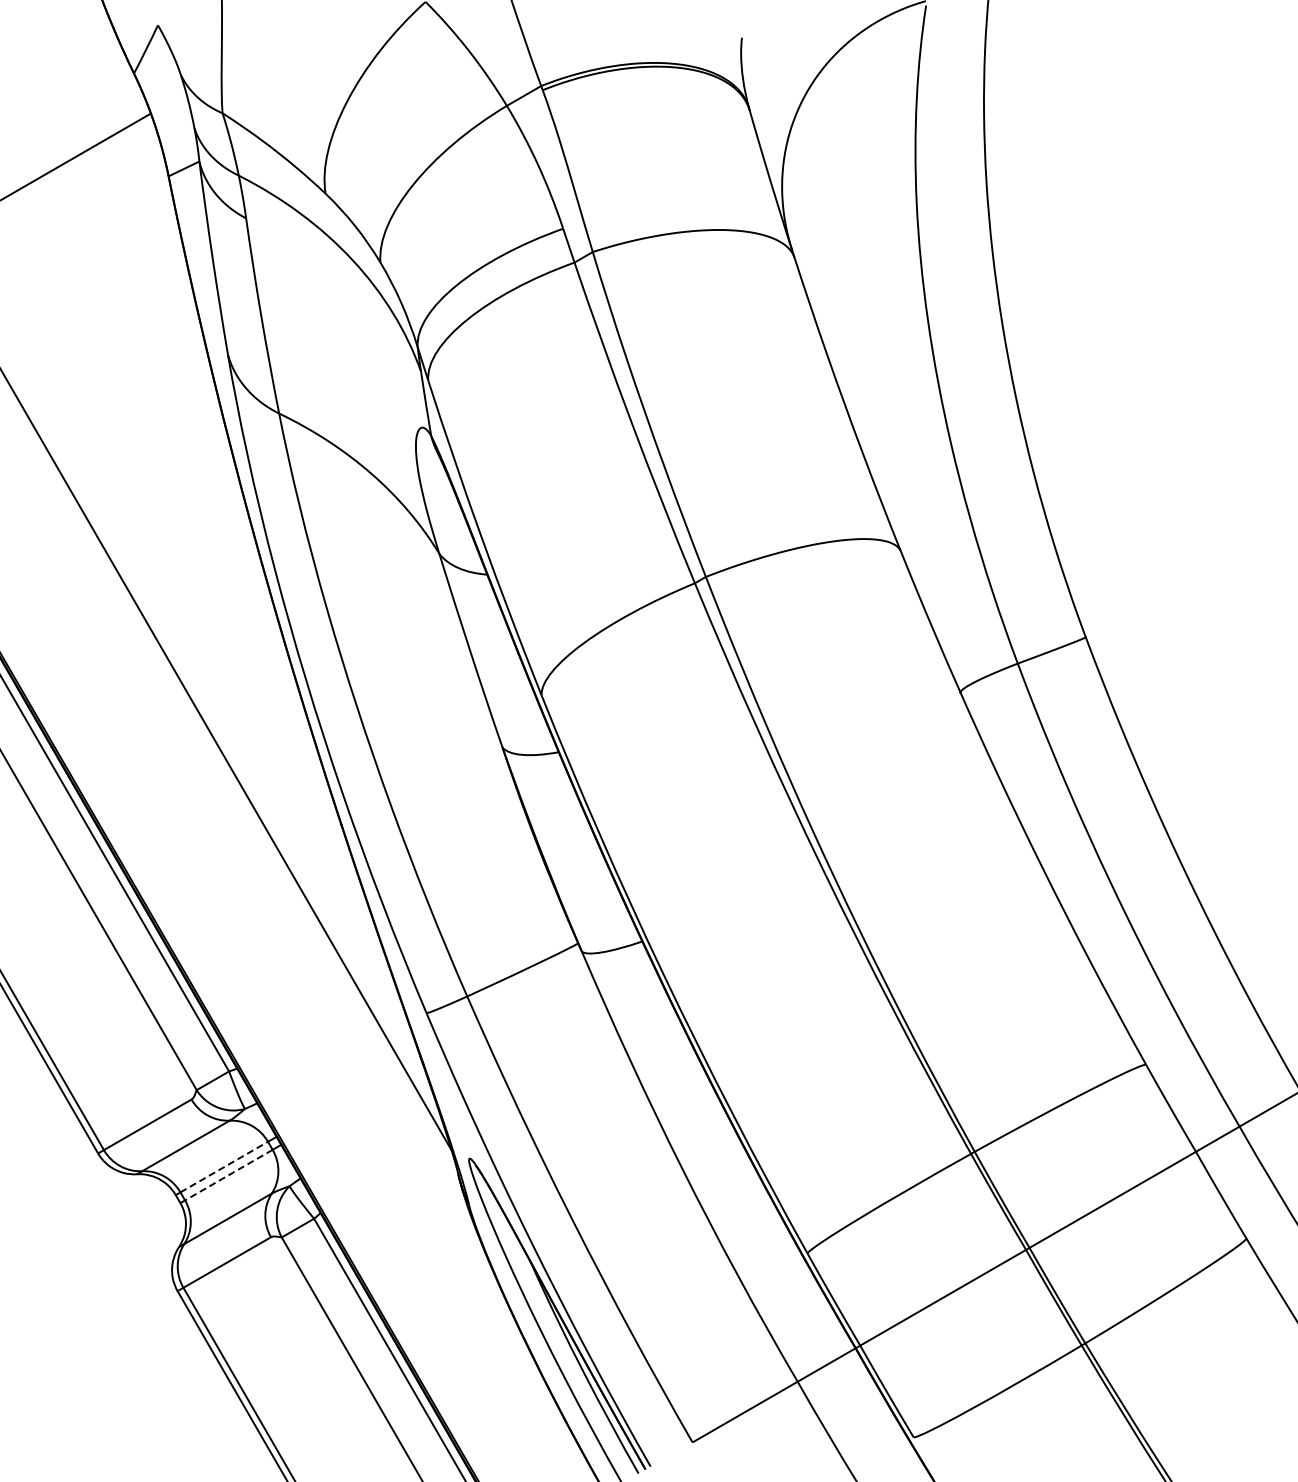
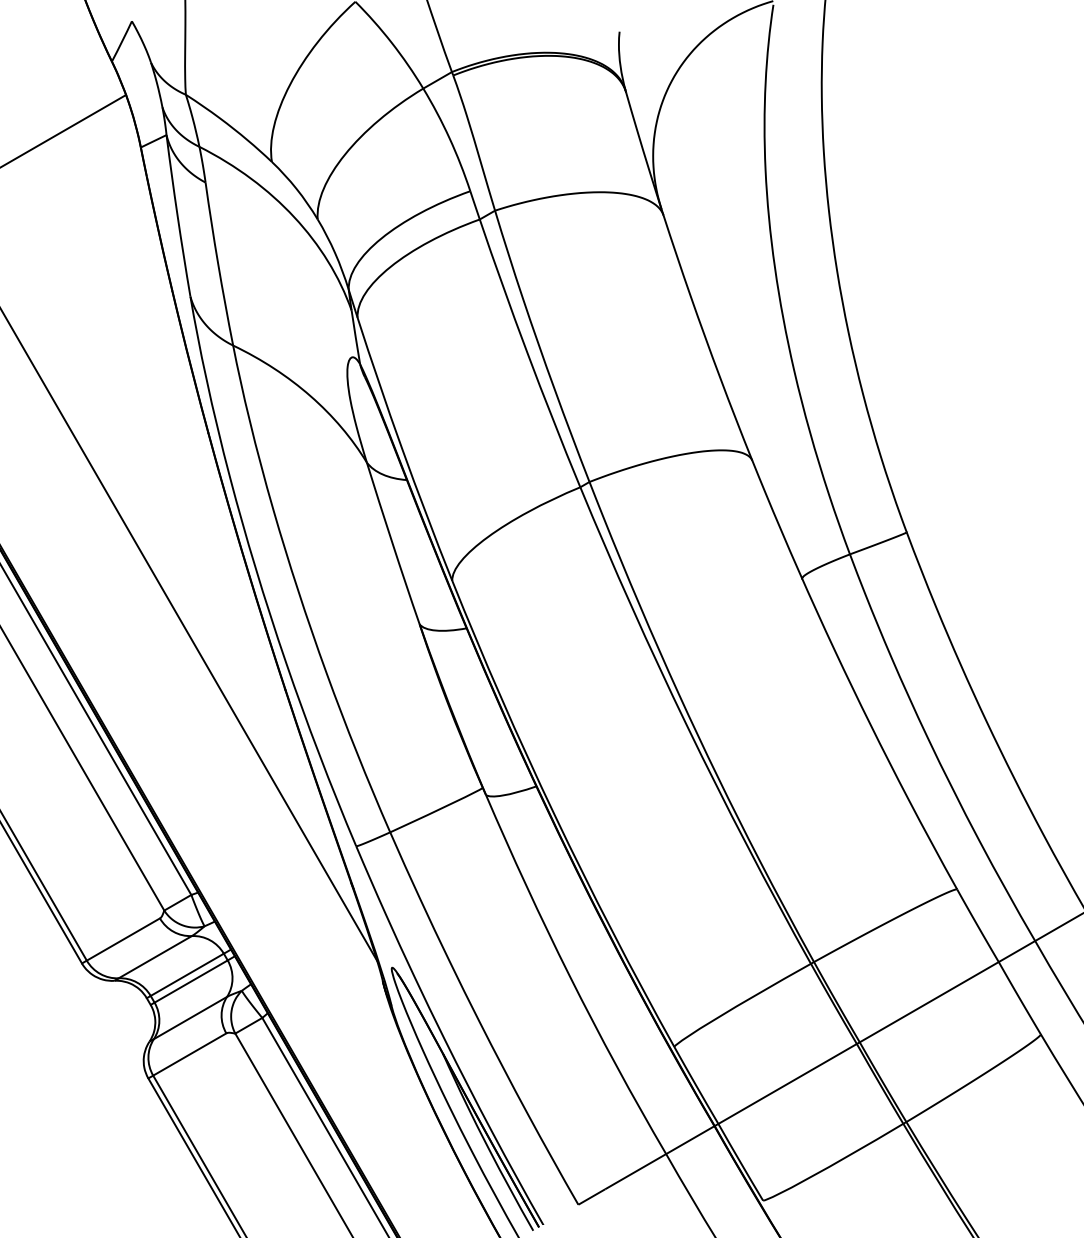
line: (224, 1167) -> (187, 975), dashed -> solid
line: (228, 1175) -> (190, 981), dashed -> solid

